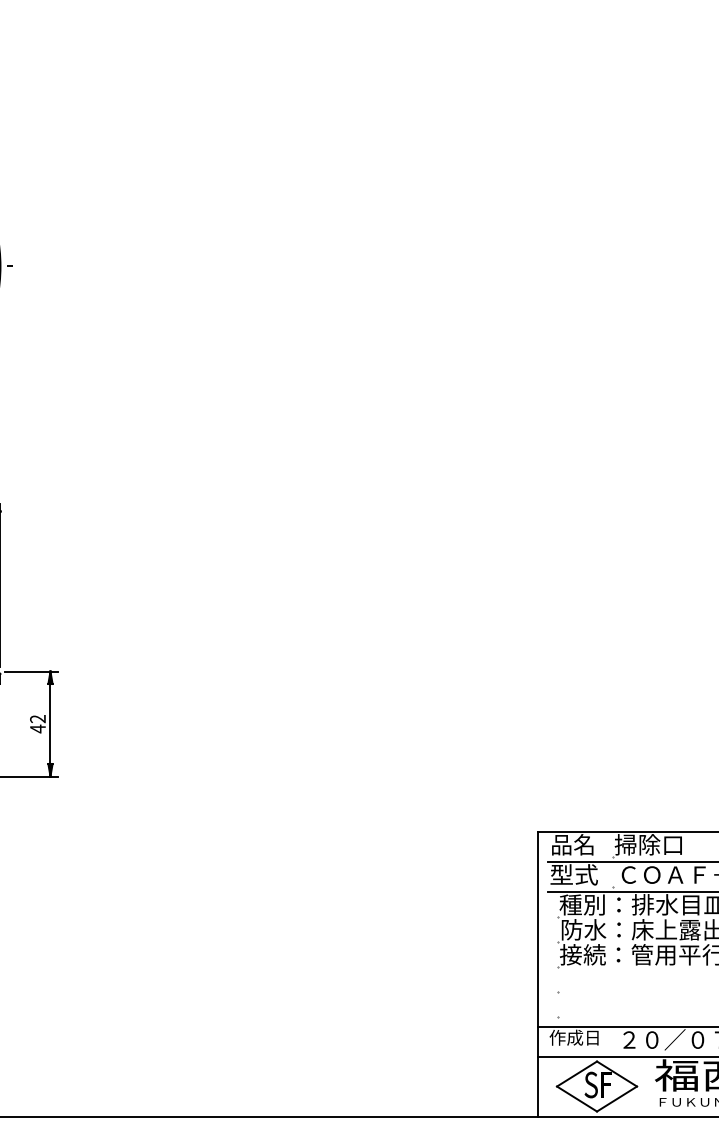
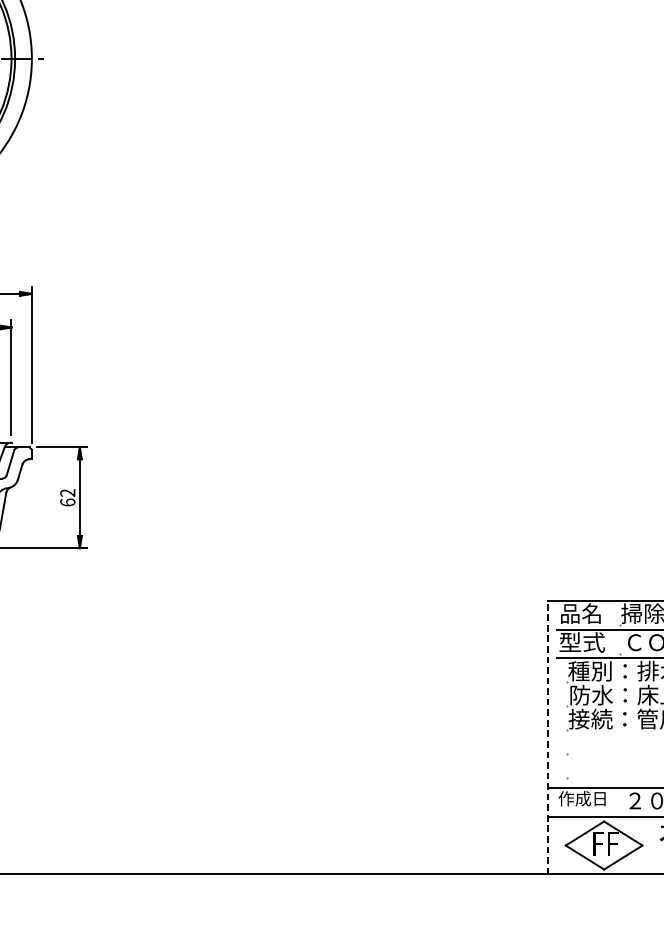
text: (37, 728) -> (67, 502), 42 -> 62
line: (538, 974) -> (548, 738), solid -> dashed
text: (590, 1084) -> (597, 843), S -> F

